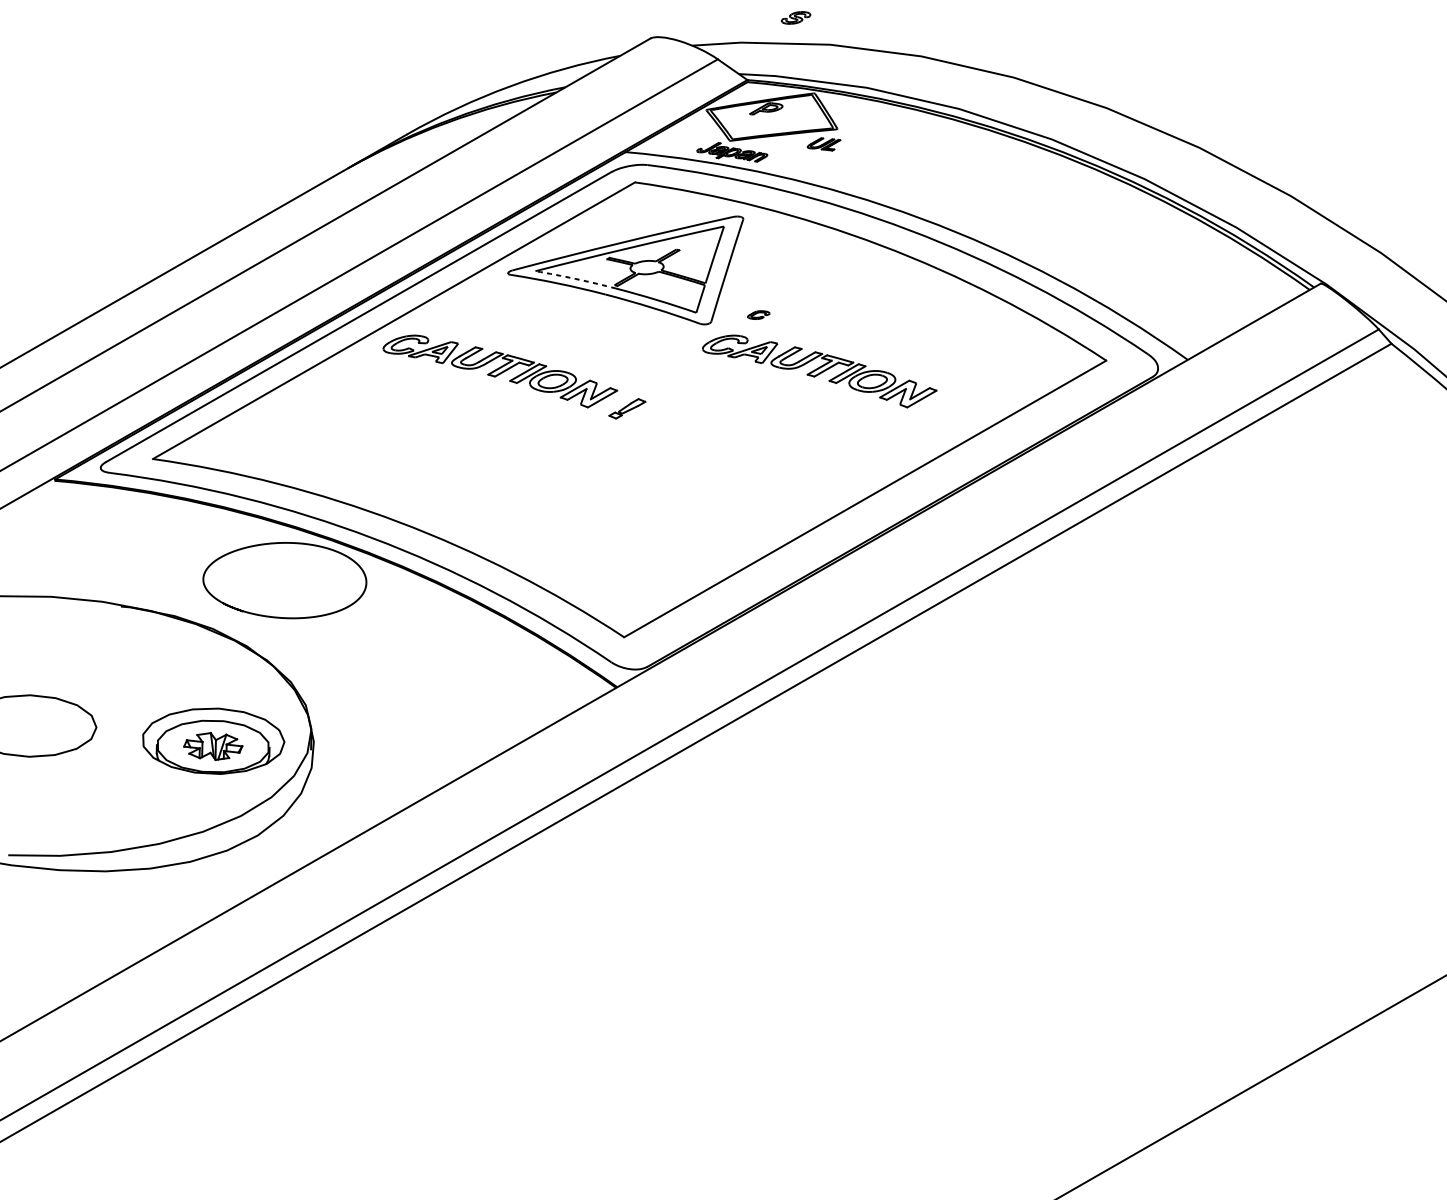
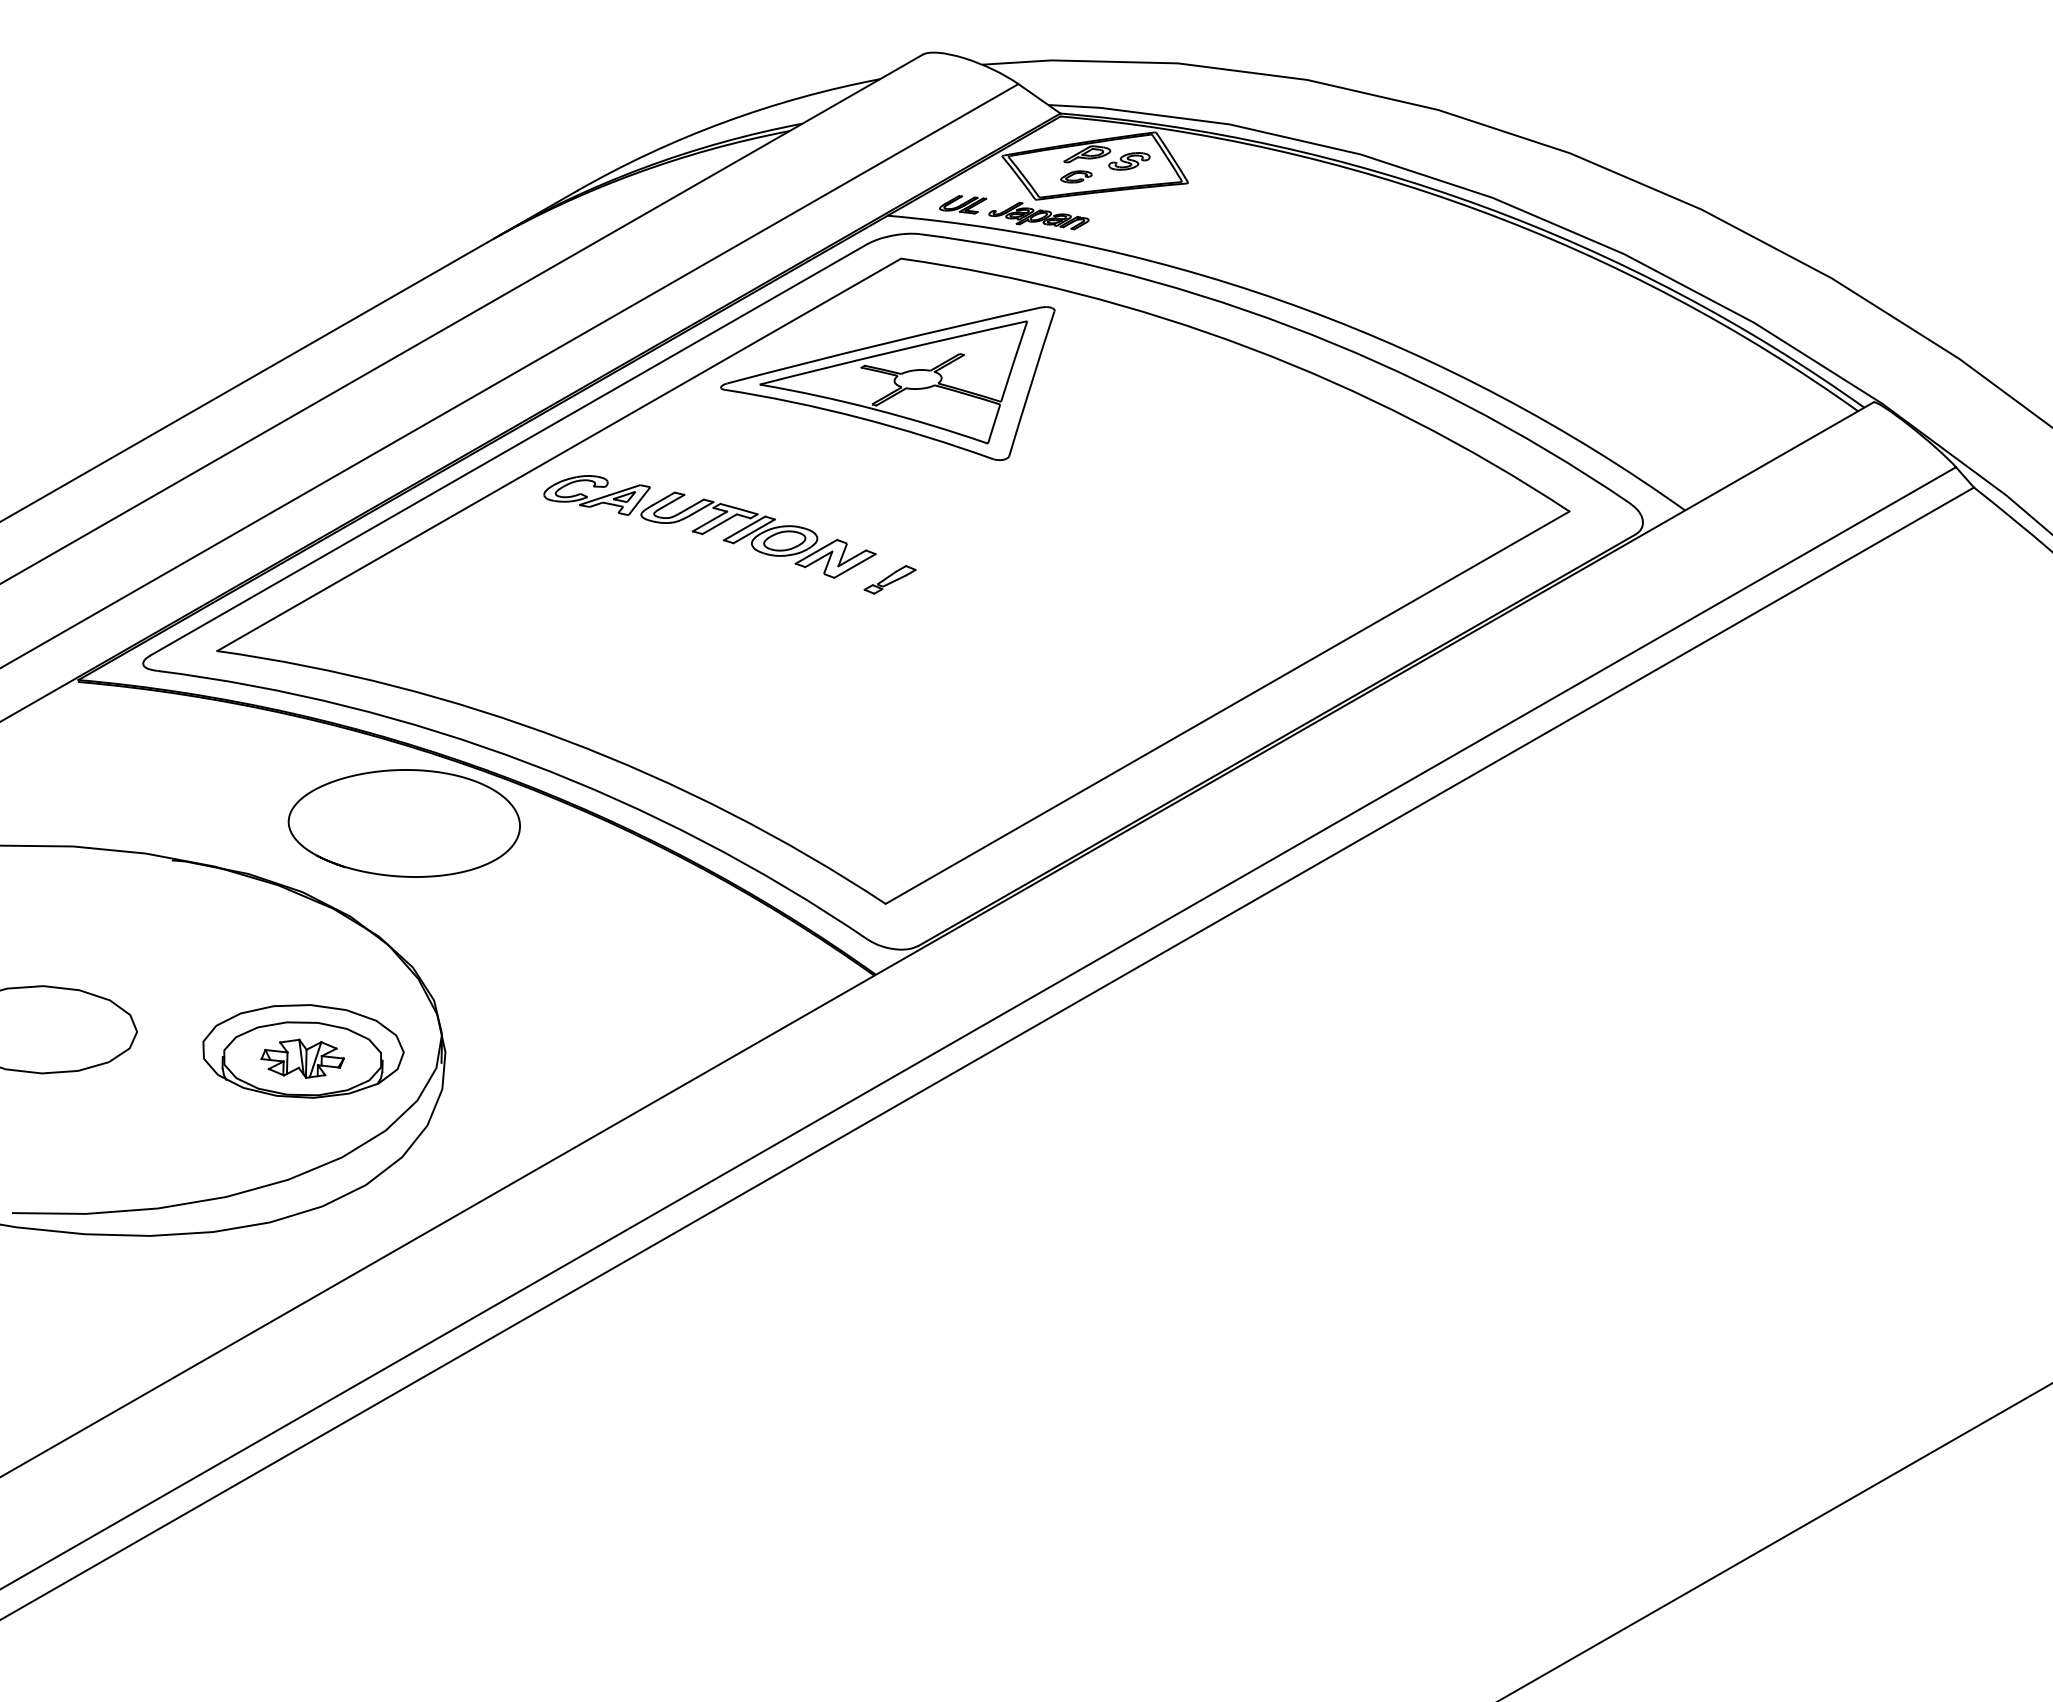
part: (796, 18) -> (1129, 161), moved
part: (824, 144) -> (963, 204), moved
arc: (576, 278) -> (817, 395), dashed -> solid
part: (758, 314) -> (1076, 176), moved
part: (819, 371) -> (1162, 526), removed

